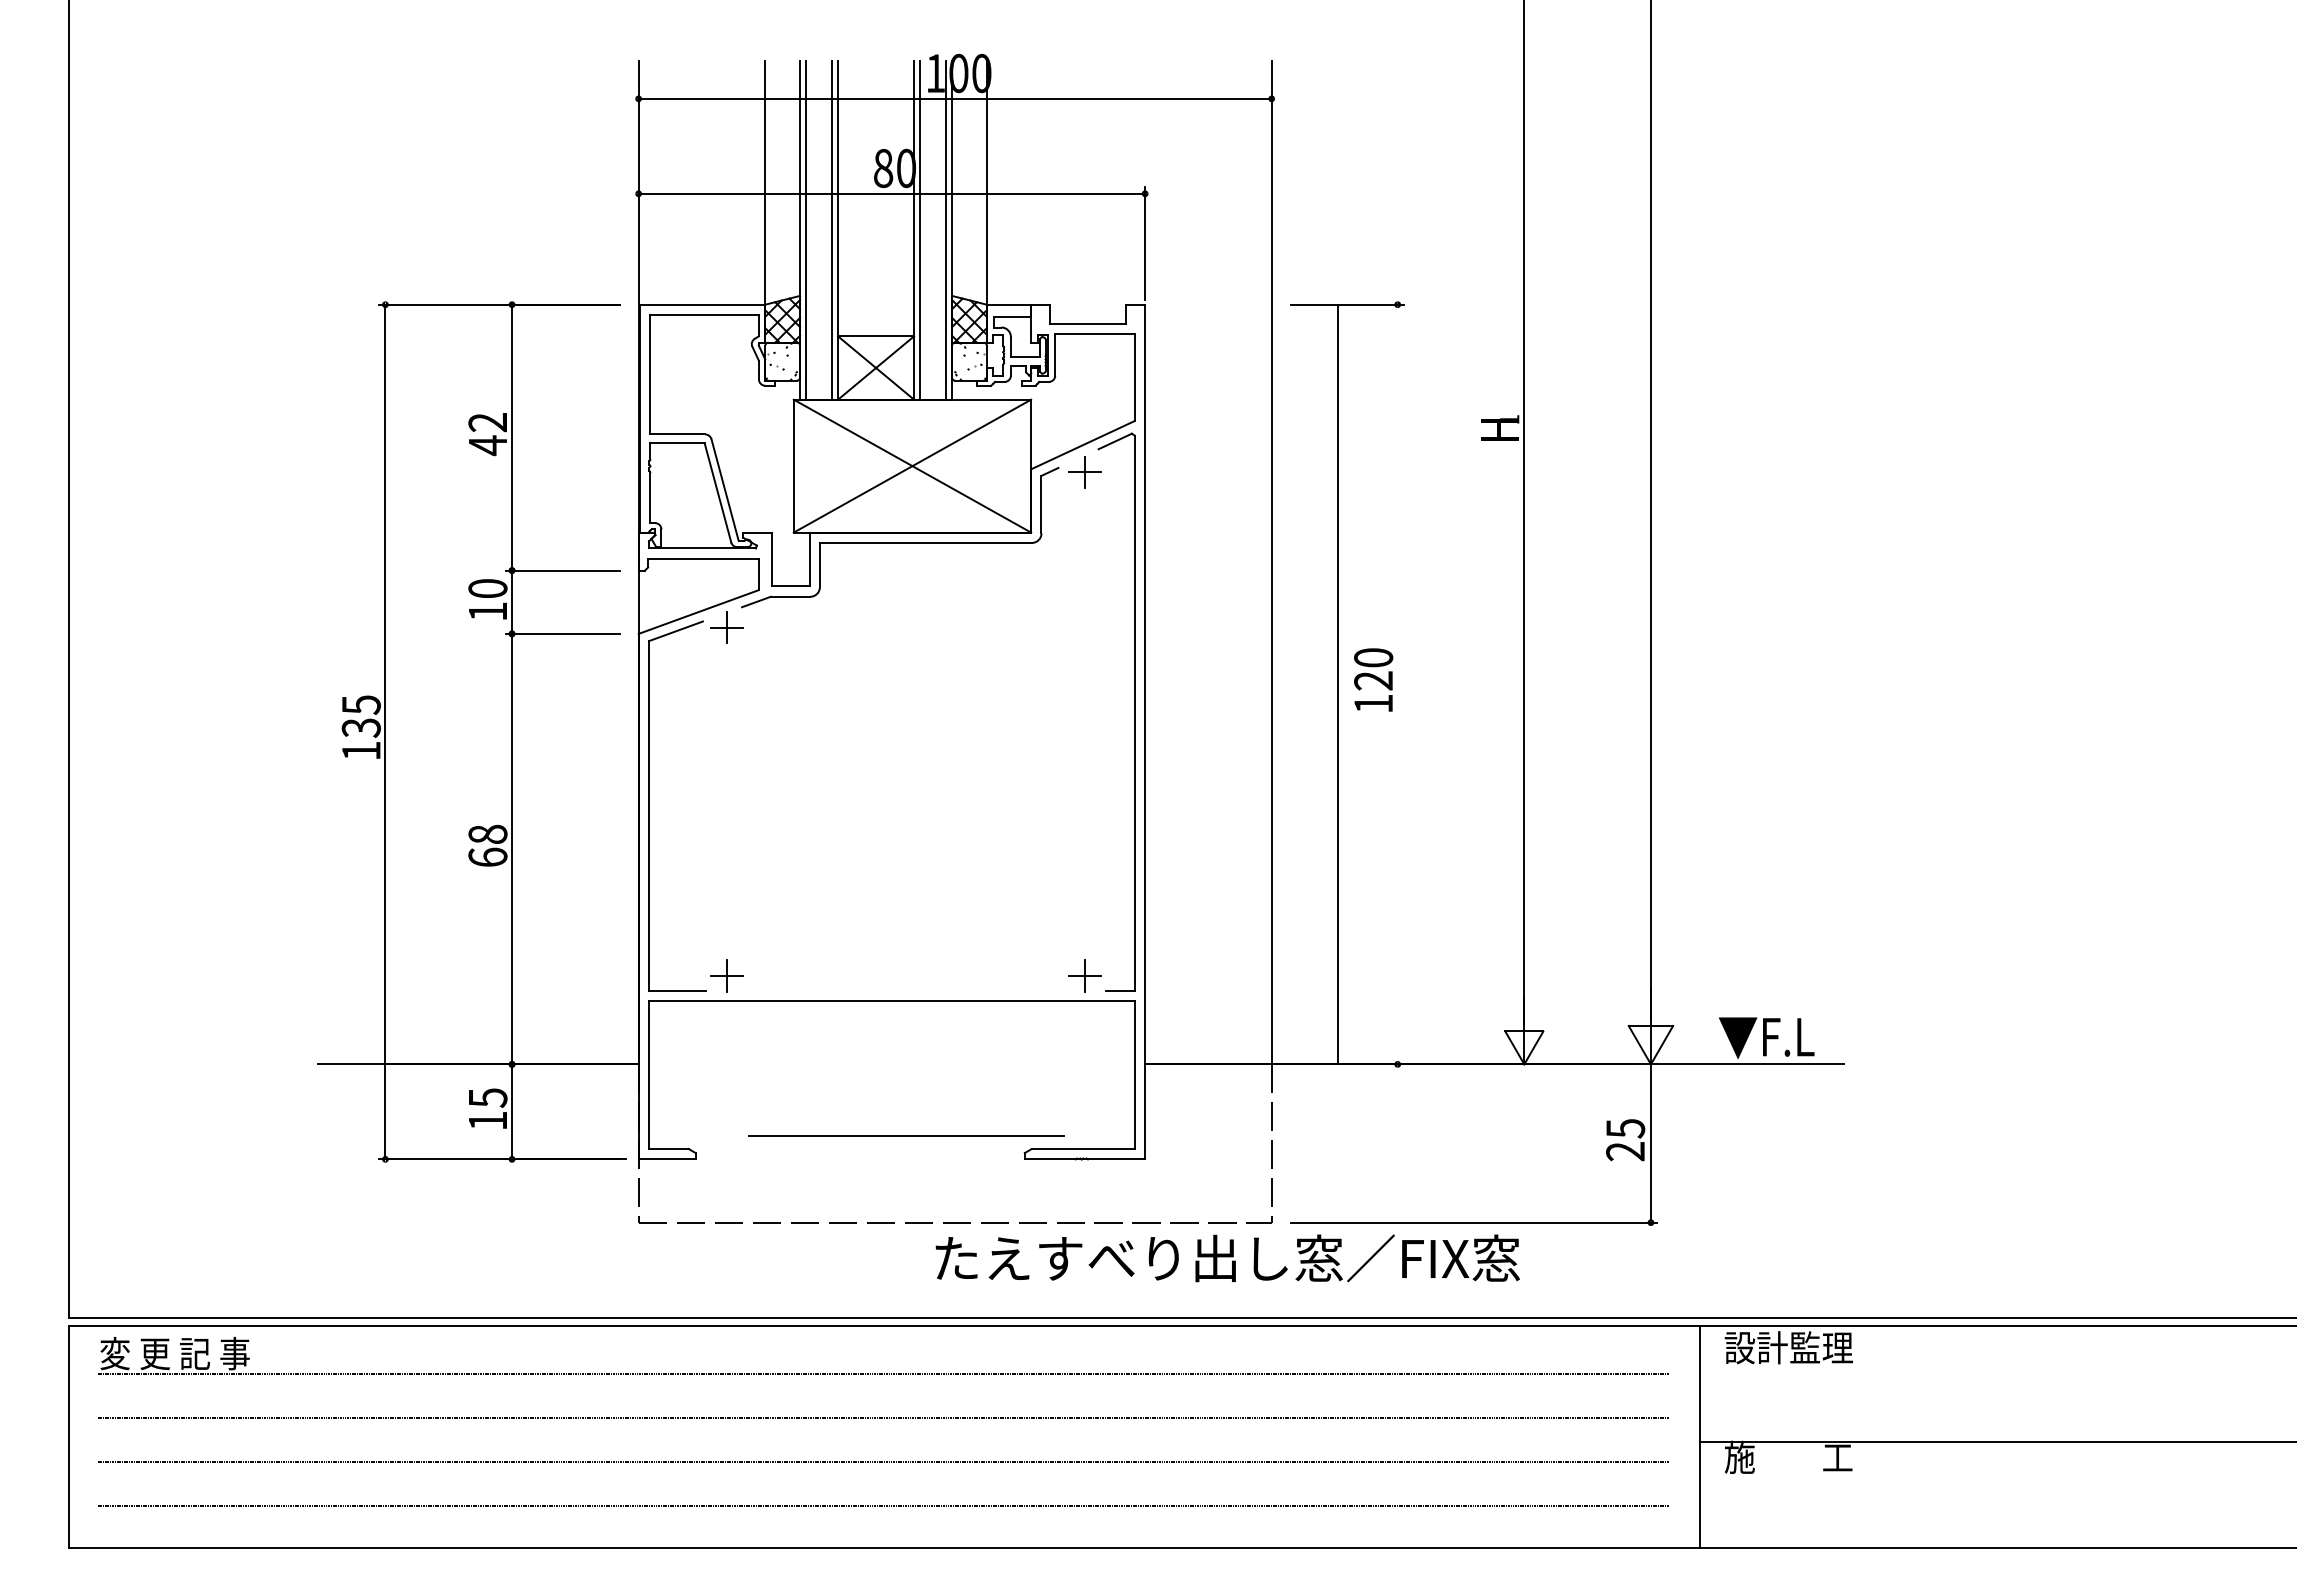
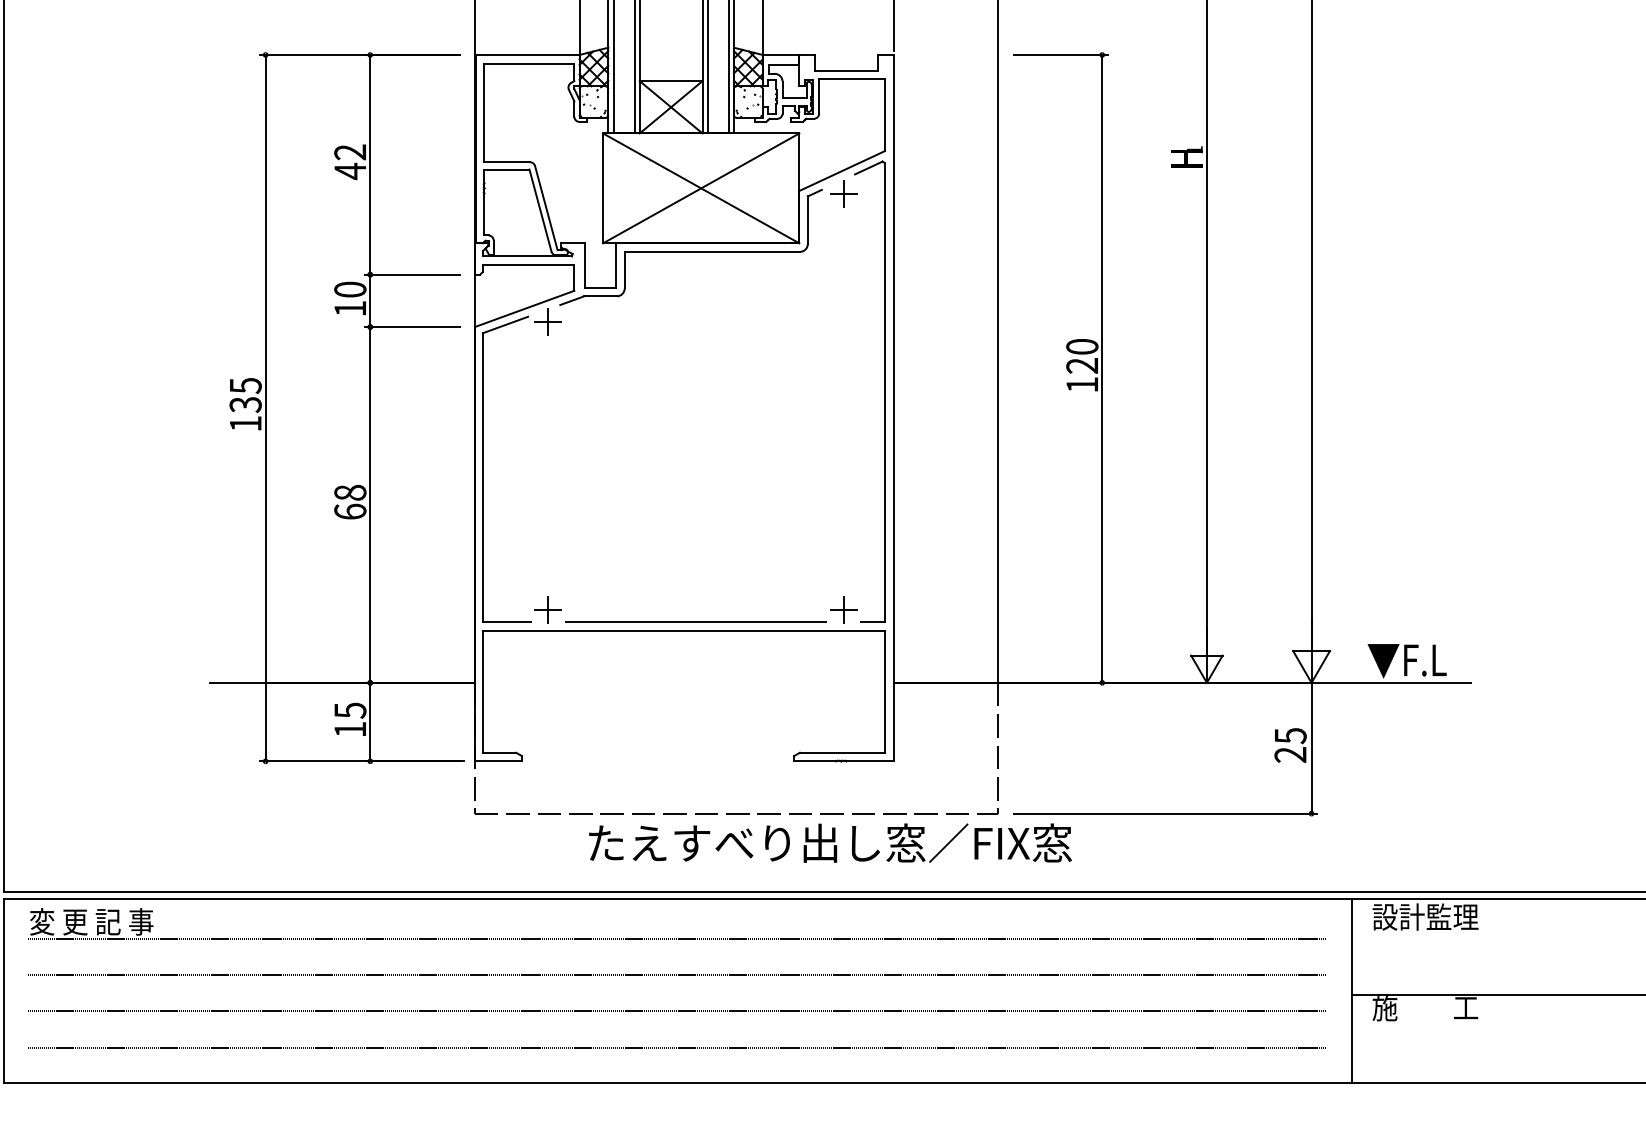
line: (1337, 684) -> (1102, 368), moved
line: (906, 1135) -> (696, 621), moved
text: (1227, 1258) -> (830, 843), moved

